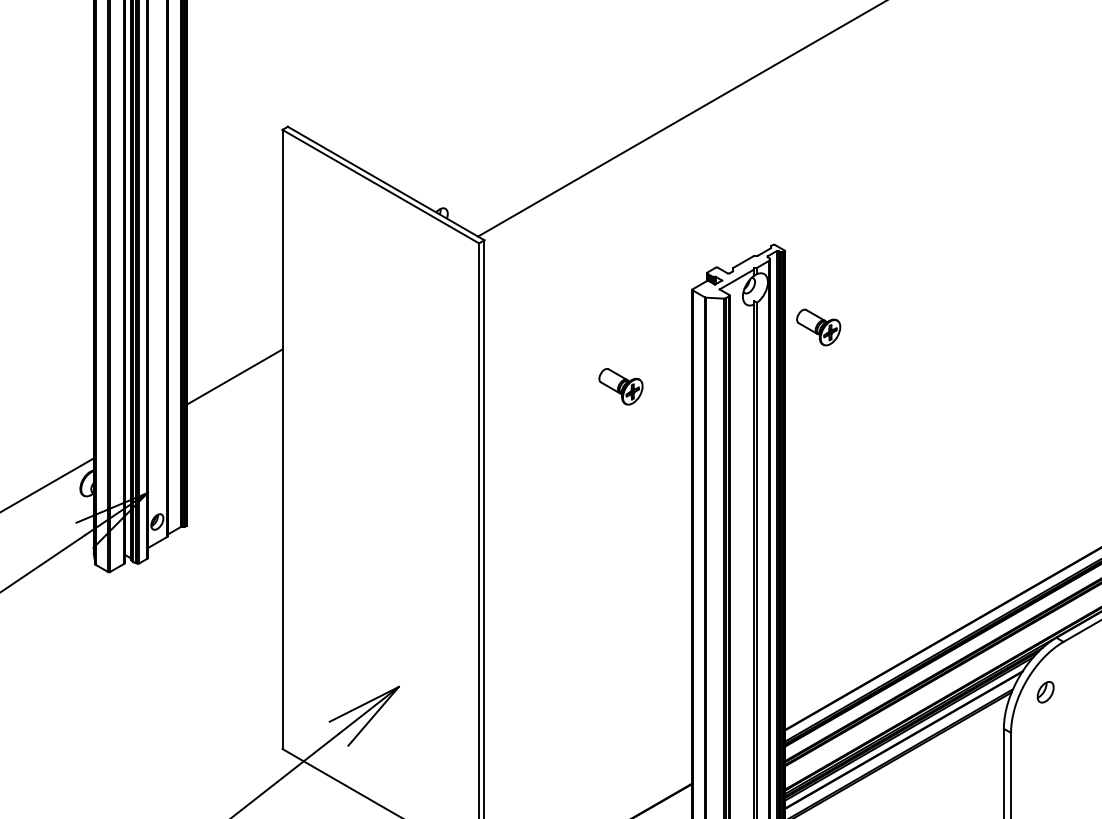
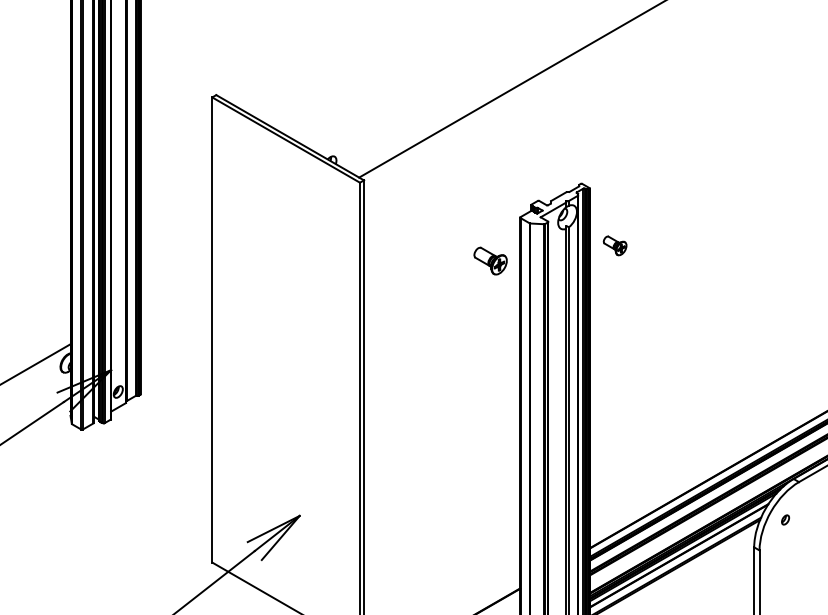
part: (818, 327) -> (614, 245), size x0.7
line: (234, 376) -> (176, 282), removed
part: (620, 386) -> (490, 260), moved
part: (1045, 692) -> (785, 520), size x0.6

